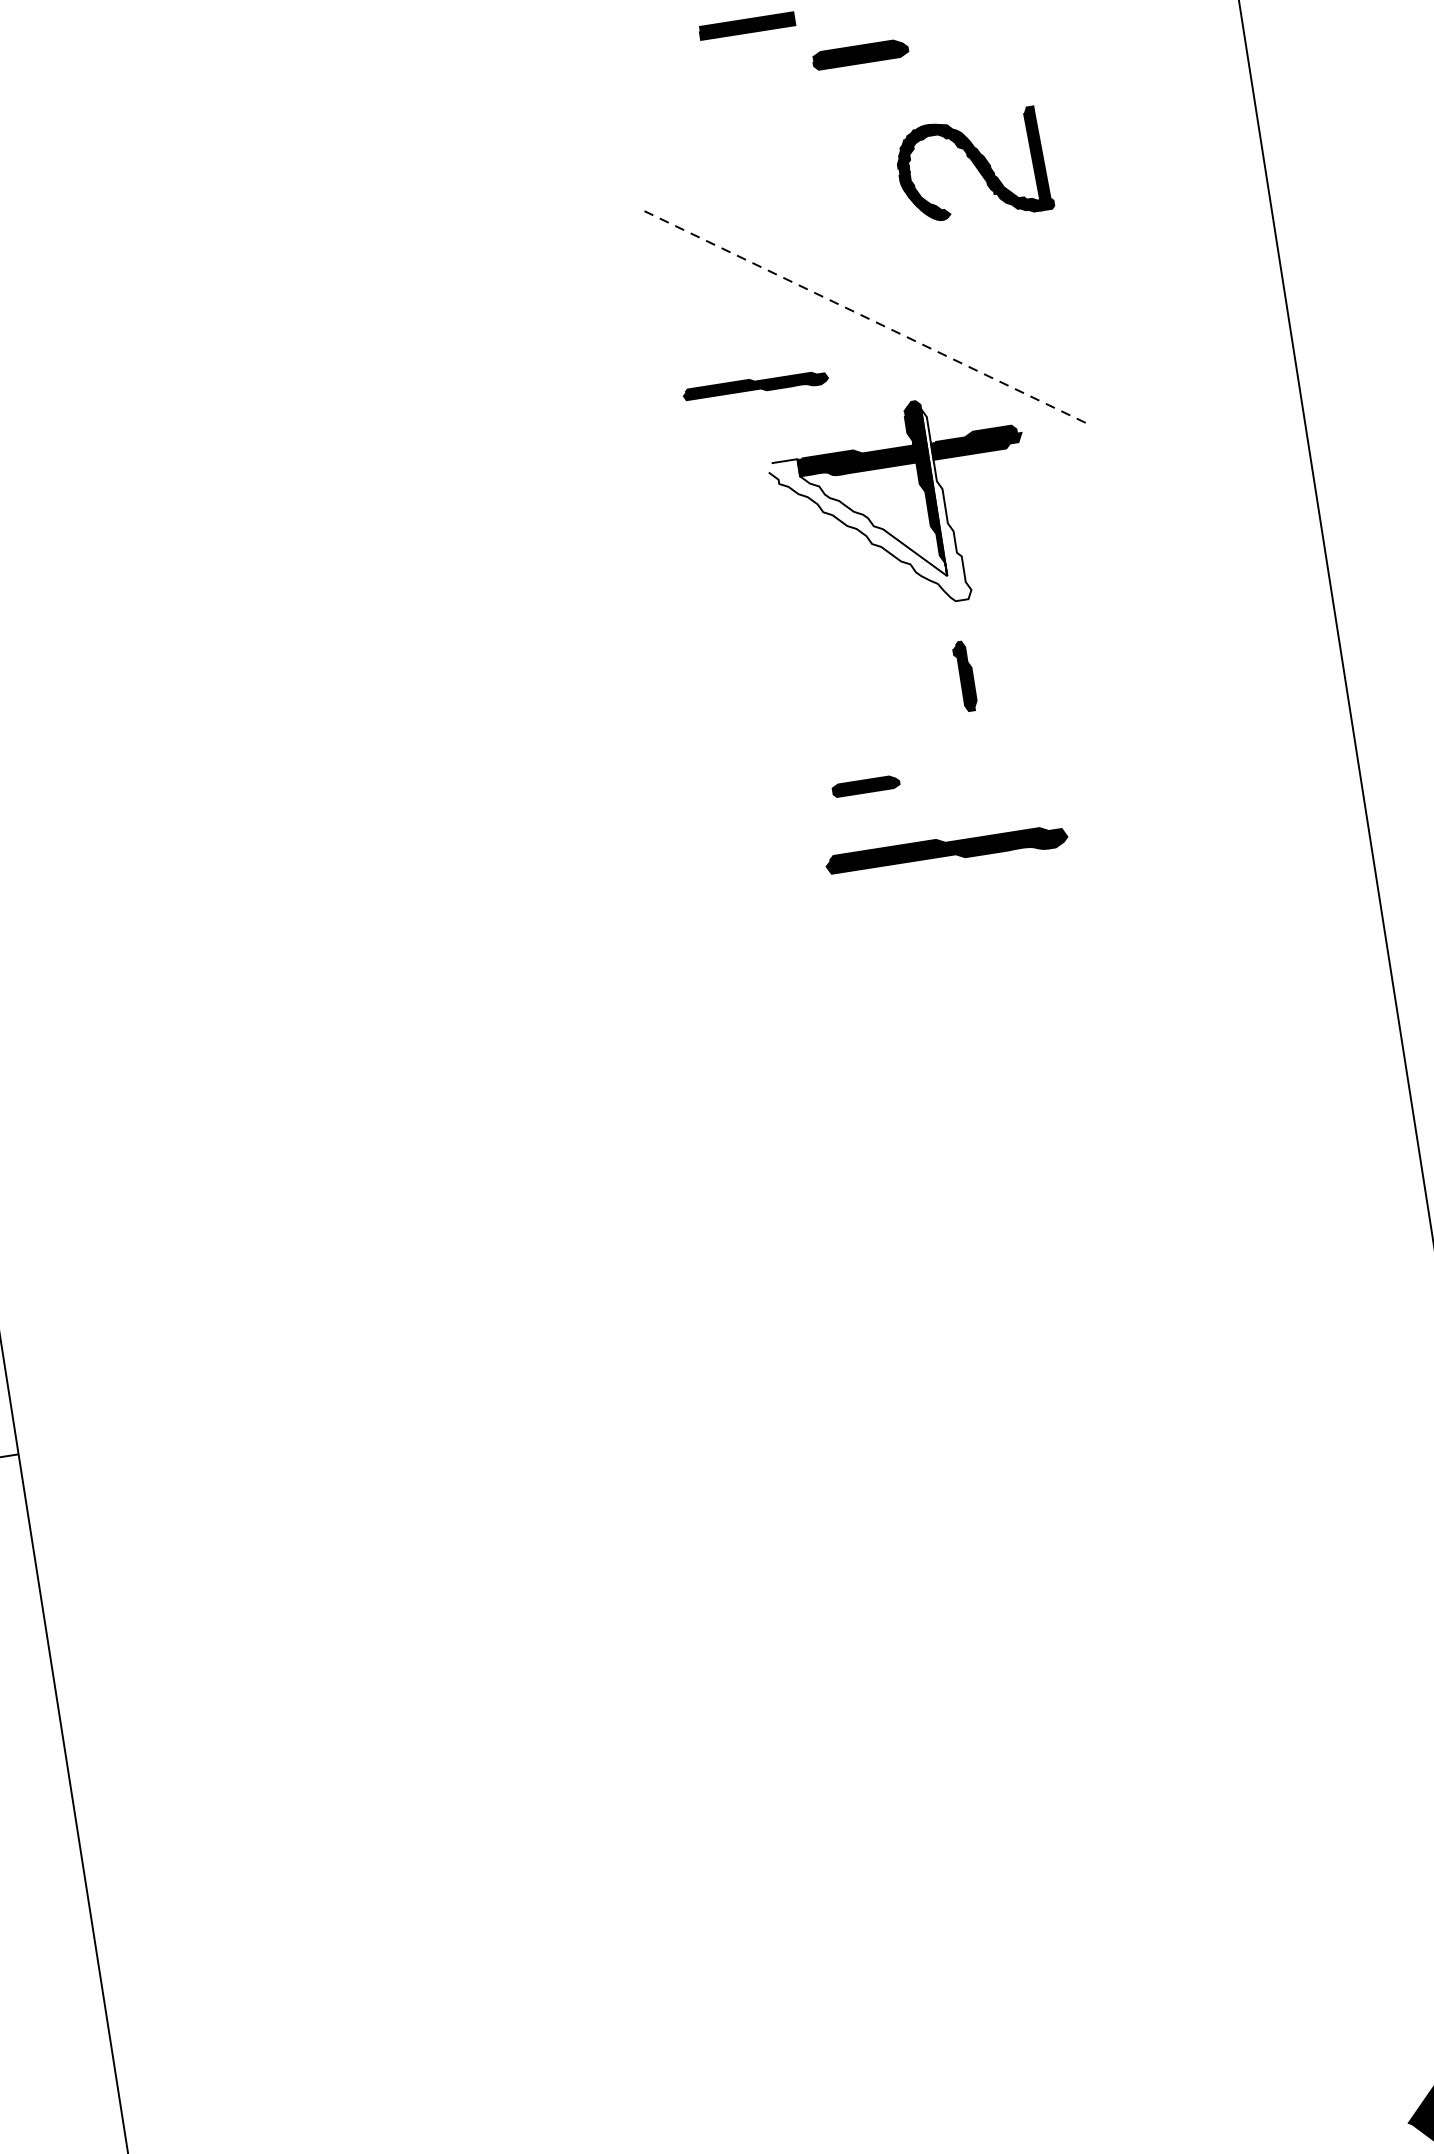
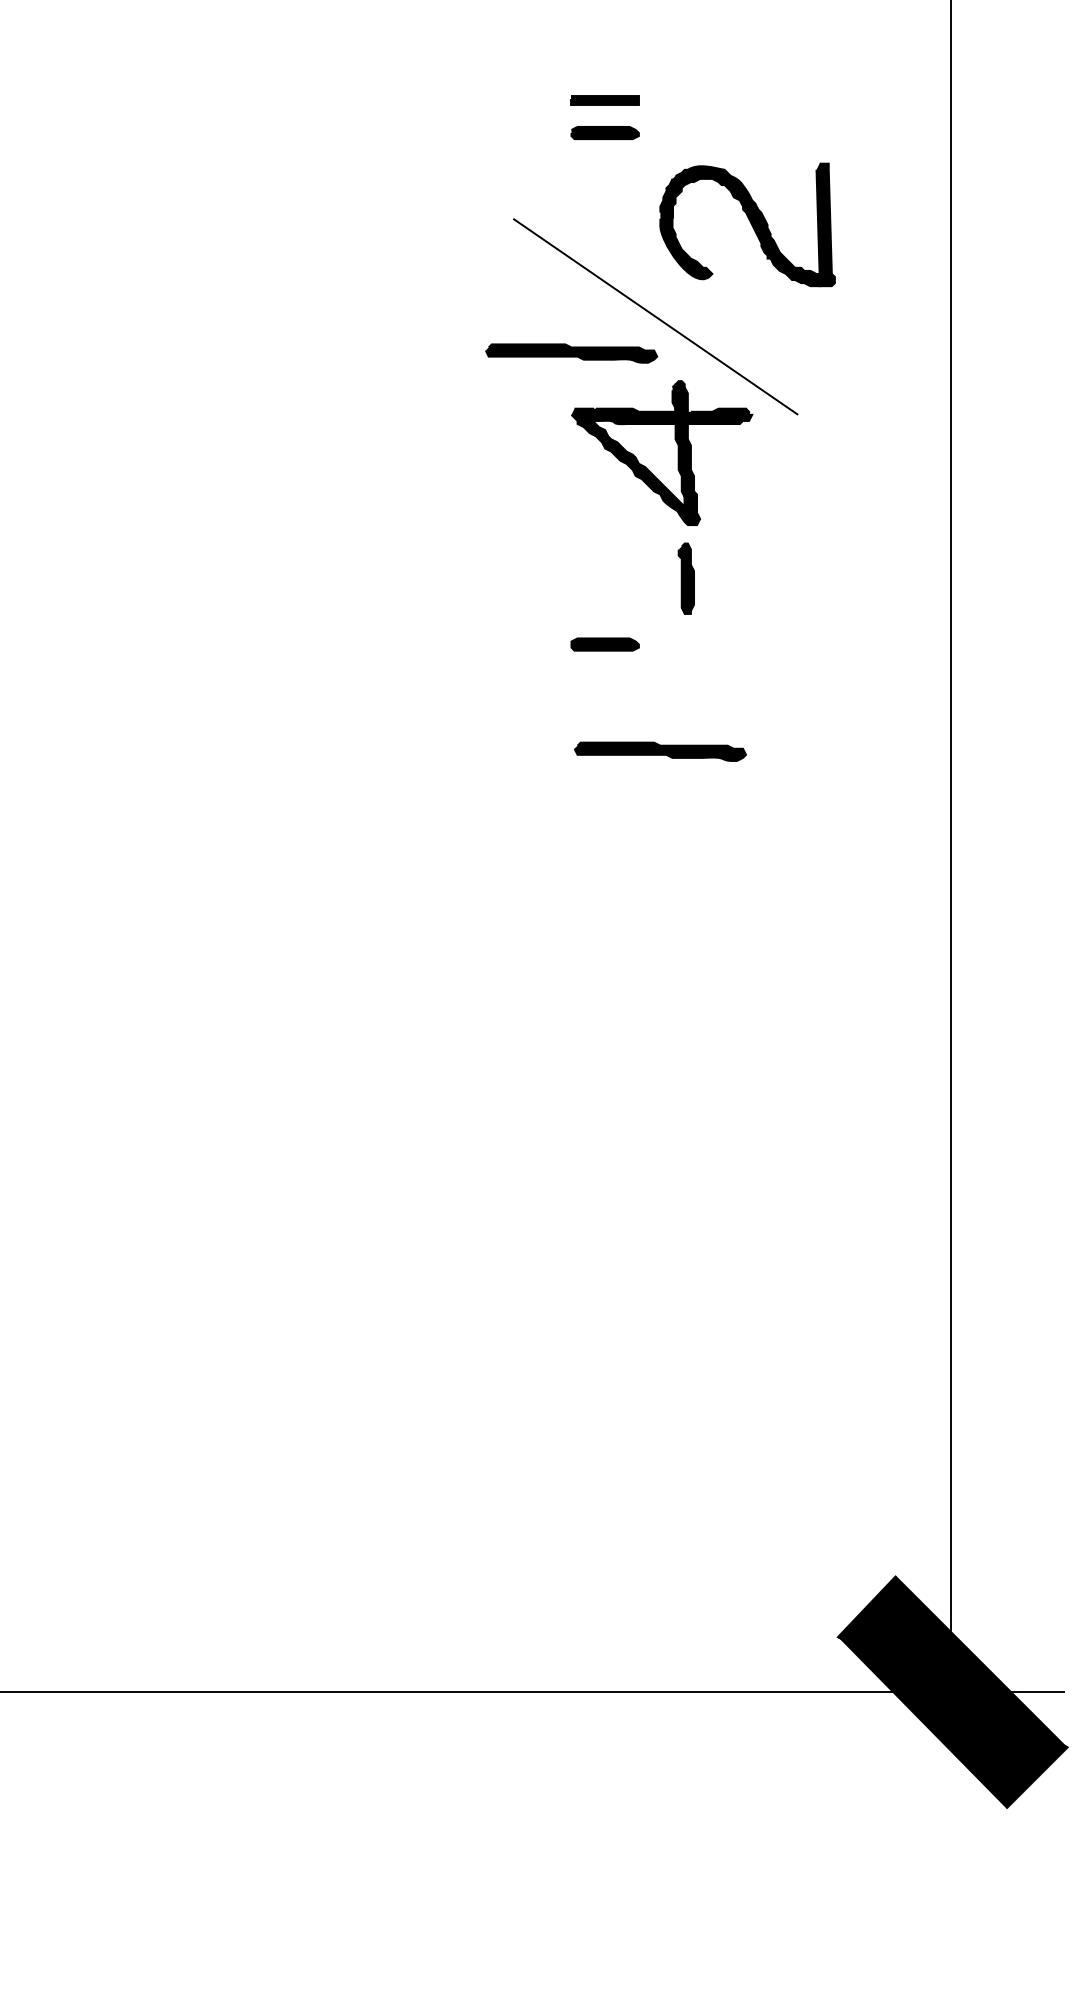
part: (859, 53) -> (604, 132), moved
part: (973, 167) -> (747, 224), size x1.67
line: (864, 316) -> (655, 316), dashed -> solid
part: (755, 386) -> (571, 353), size x1.67
fill: (867, 516) -> (635, 456), added
part: (964, 676) -> (685, 578), size x1.43
part: (865, 786) -> (604, 644), size x1.43
part: (945, 851) -> (659, 751), moved

